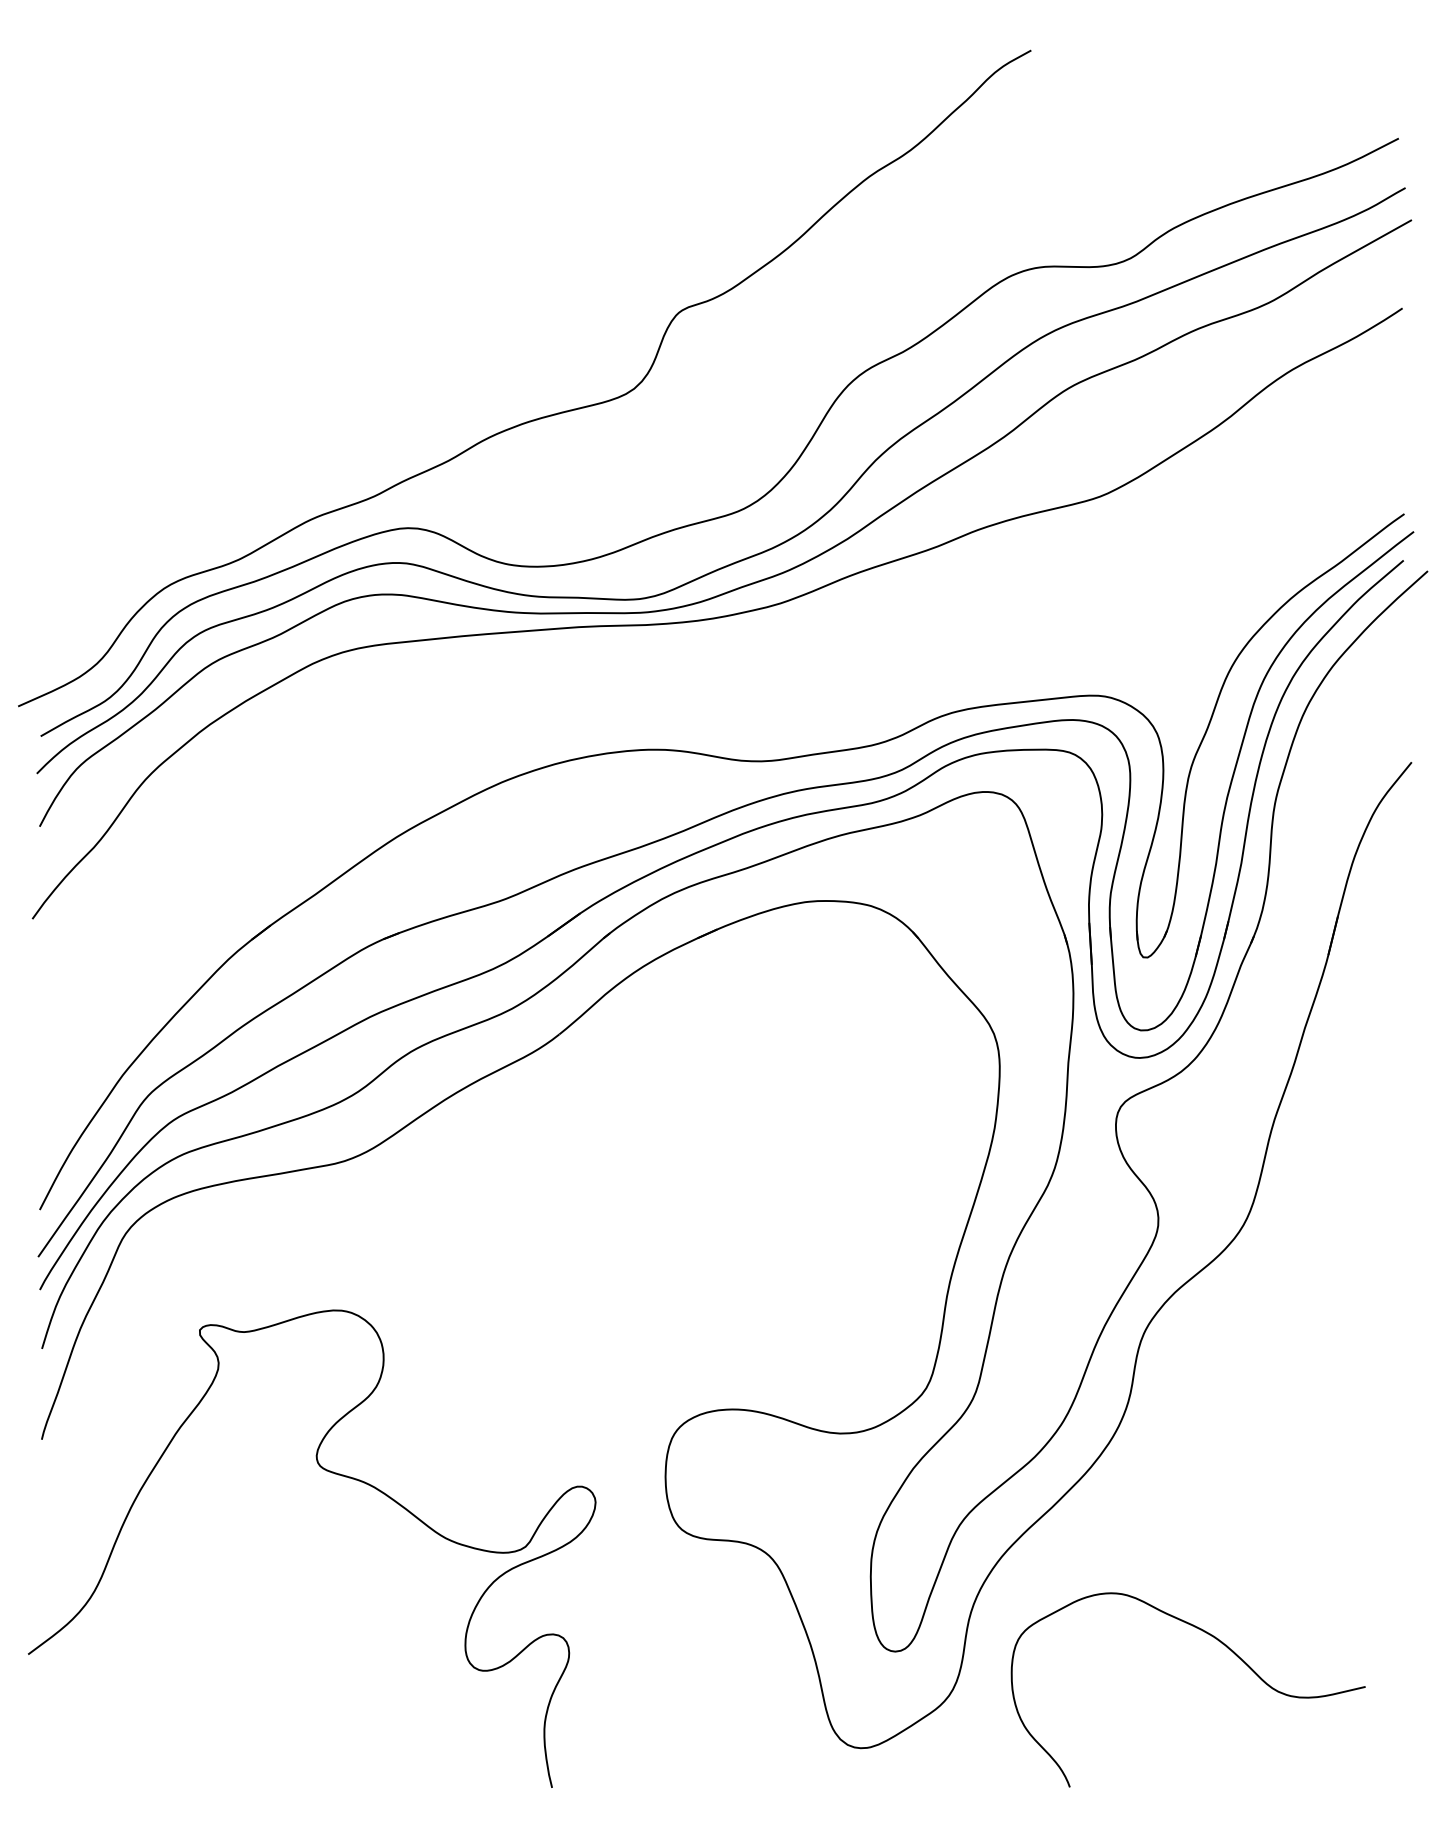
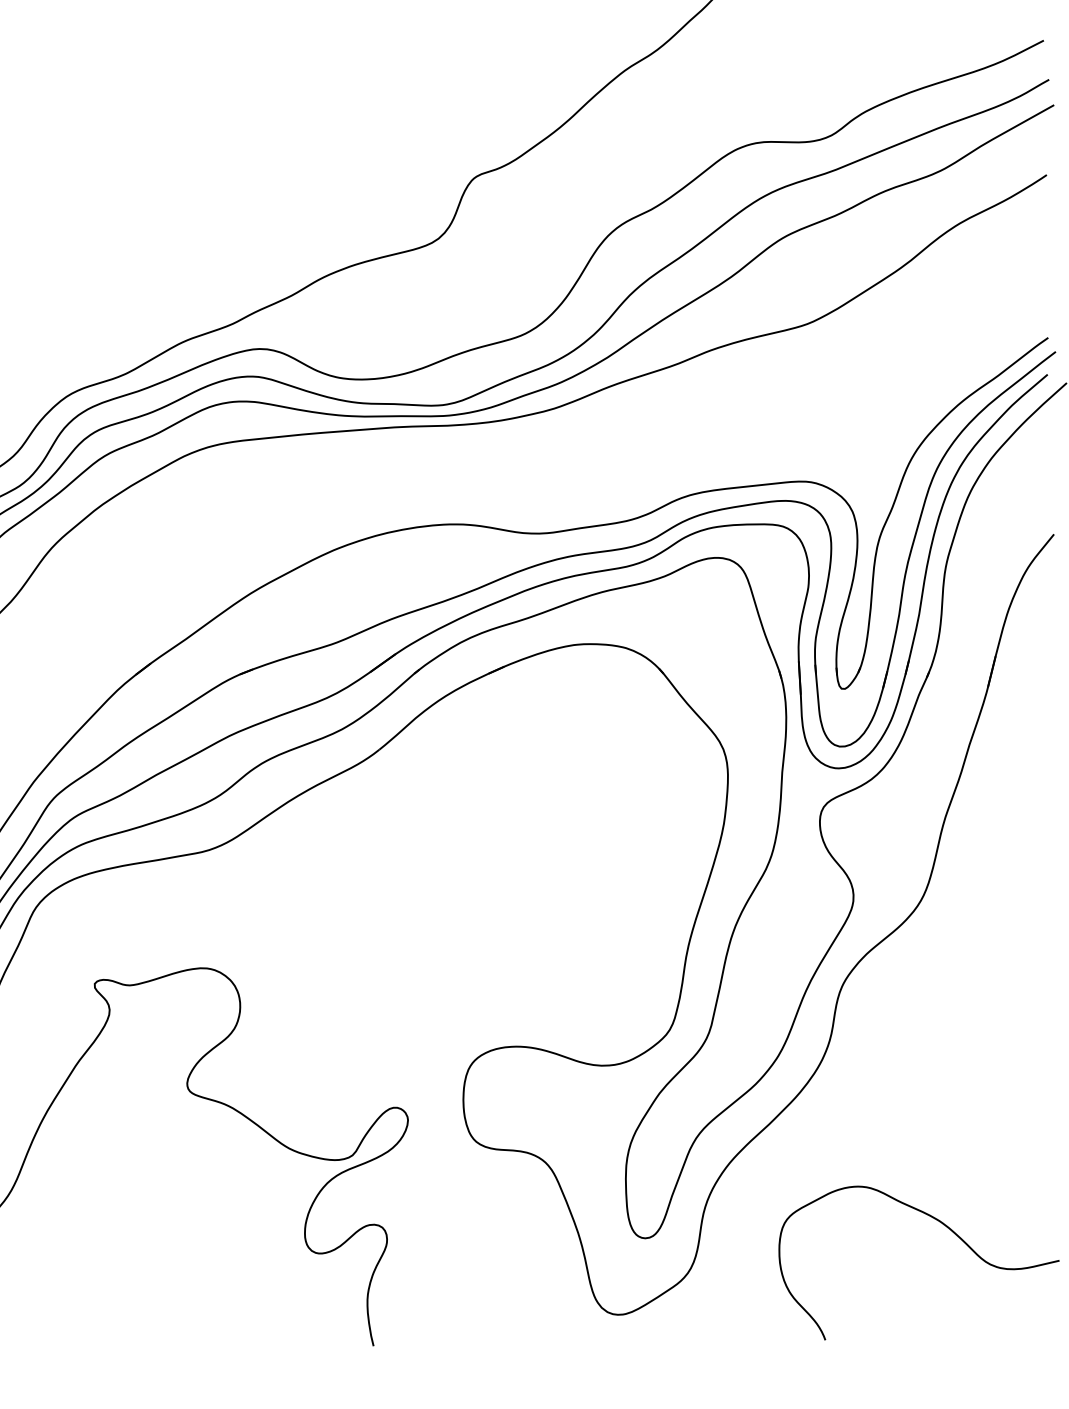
curve: (1222, 1644) -> (946, 1227), moved

